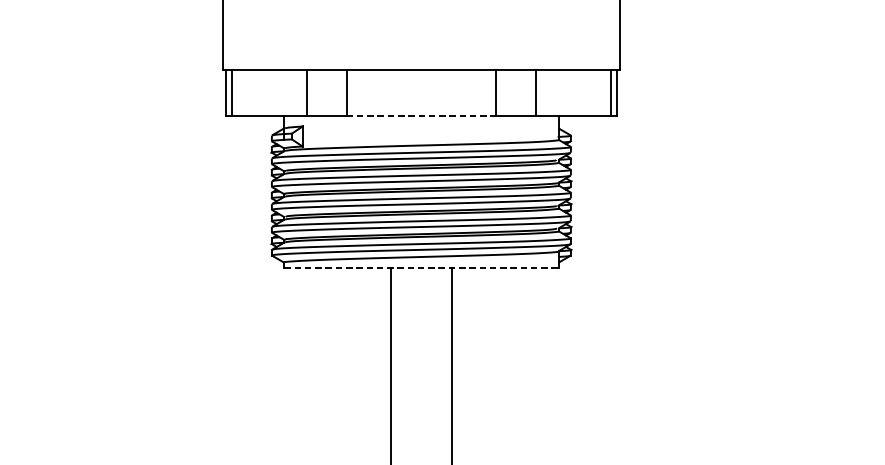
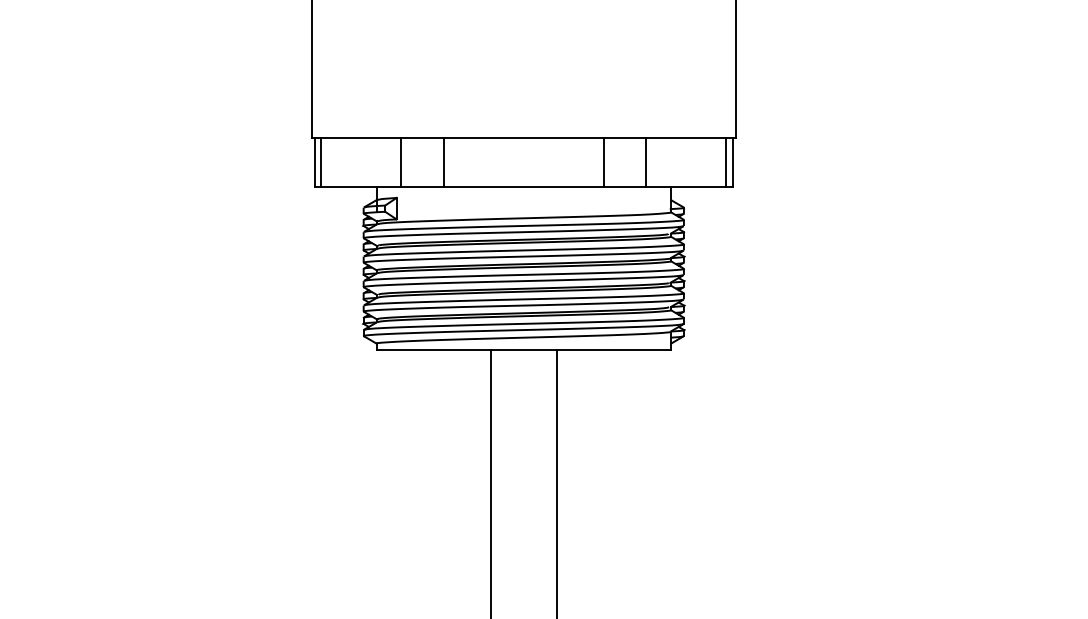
line: (422, 115) -> (524, 186), dashed -> solid
line: (421, 268) -> (523, 349), dashed -> solid

